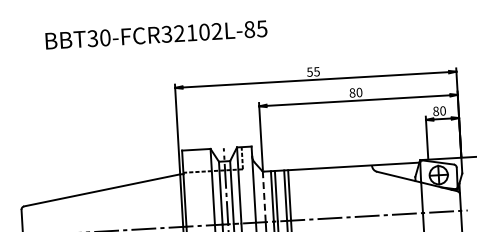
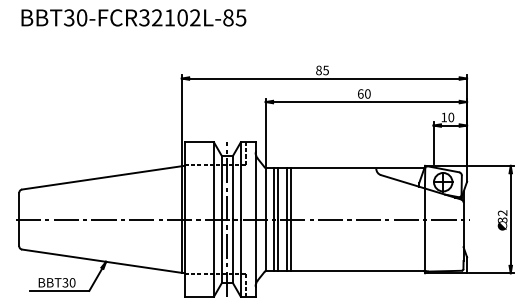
text: (156, 34) -> (133, 17), moved
text: (309, 71) -> (318, 69), 55 -> 85
text: (352, 92) -> (360, 93), 80 -> 60
text: (436, 111) -> (444, 117), 80 -> 10
line: (264, 196) -> (265, 193), dashed -> solid

